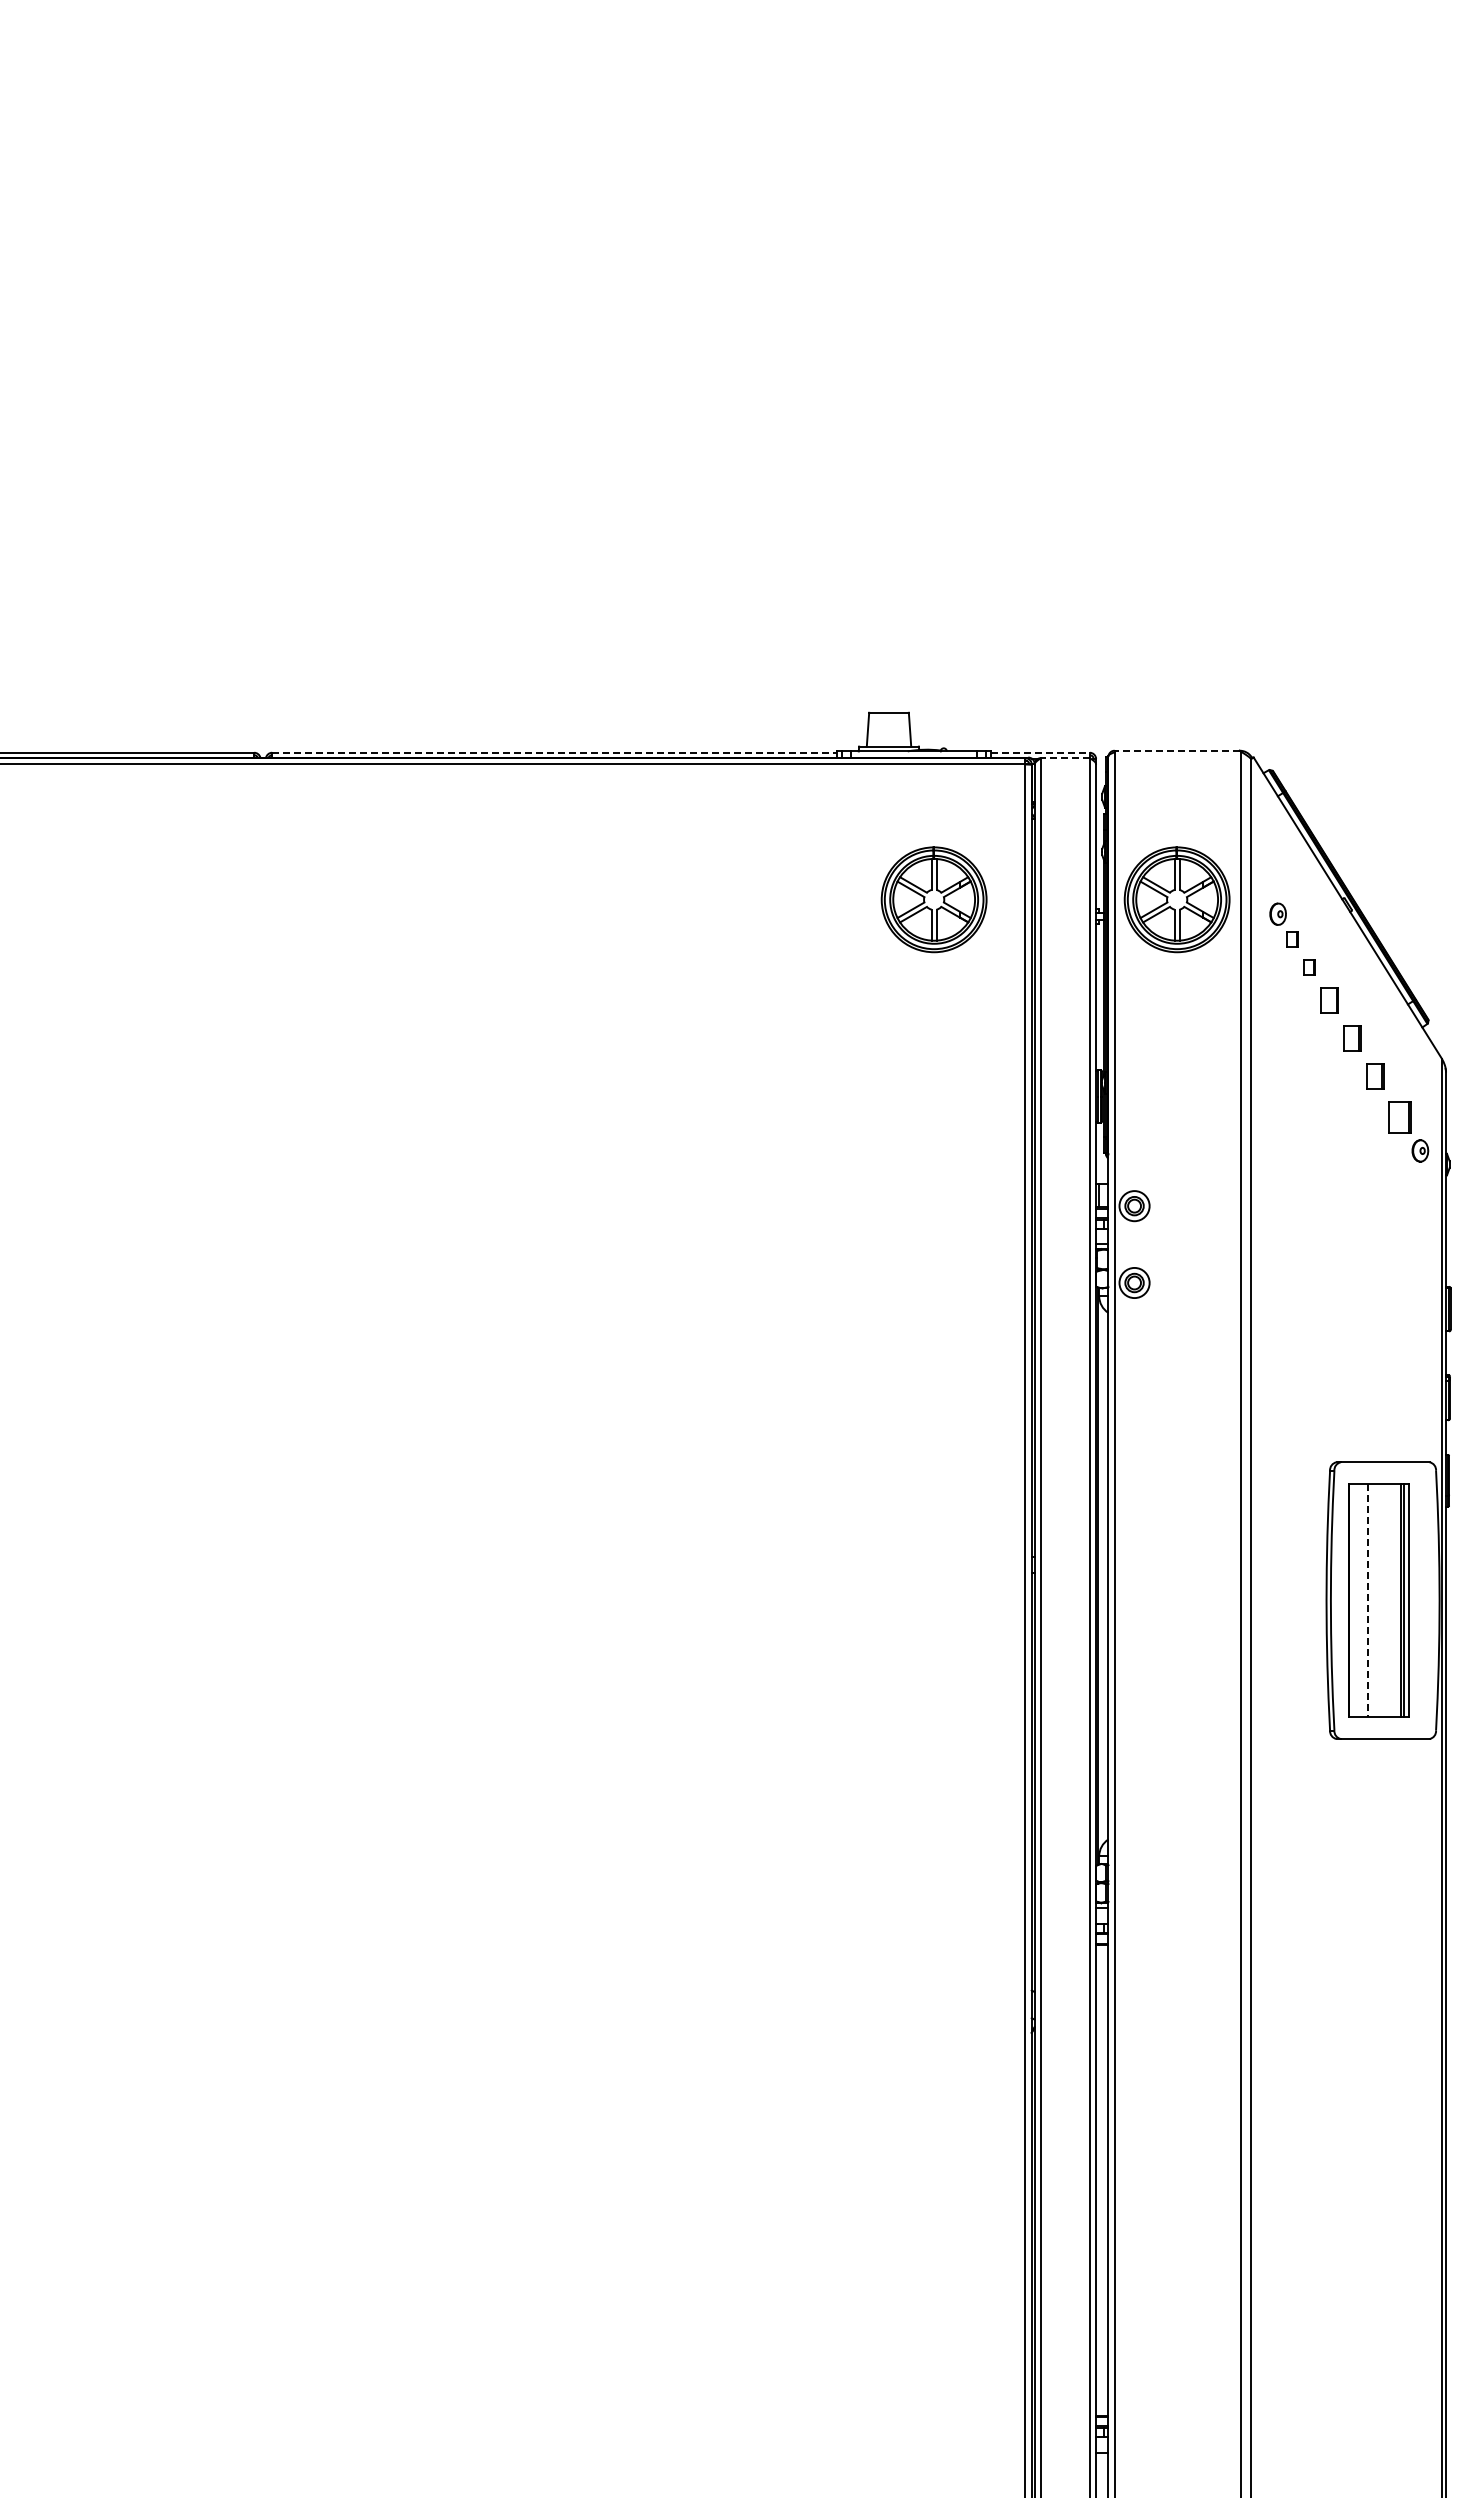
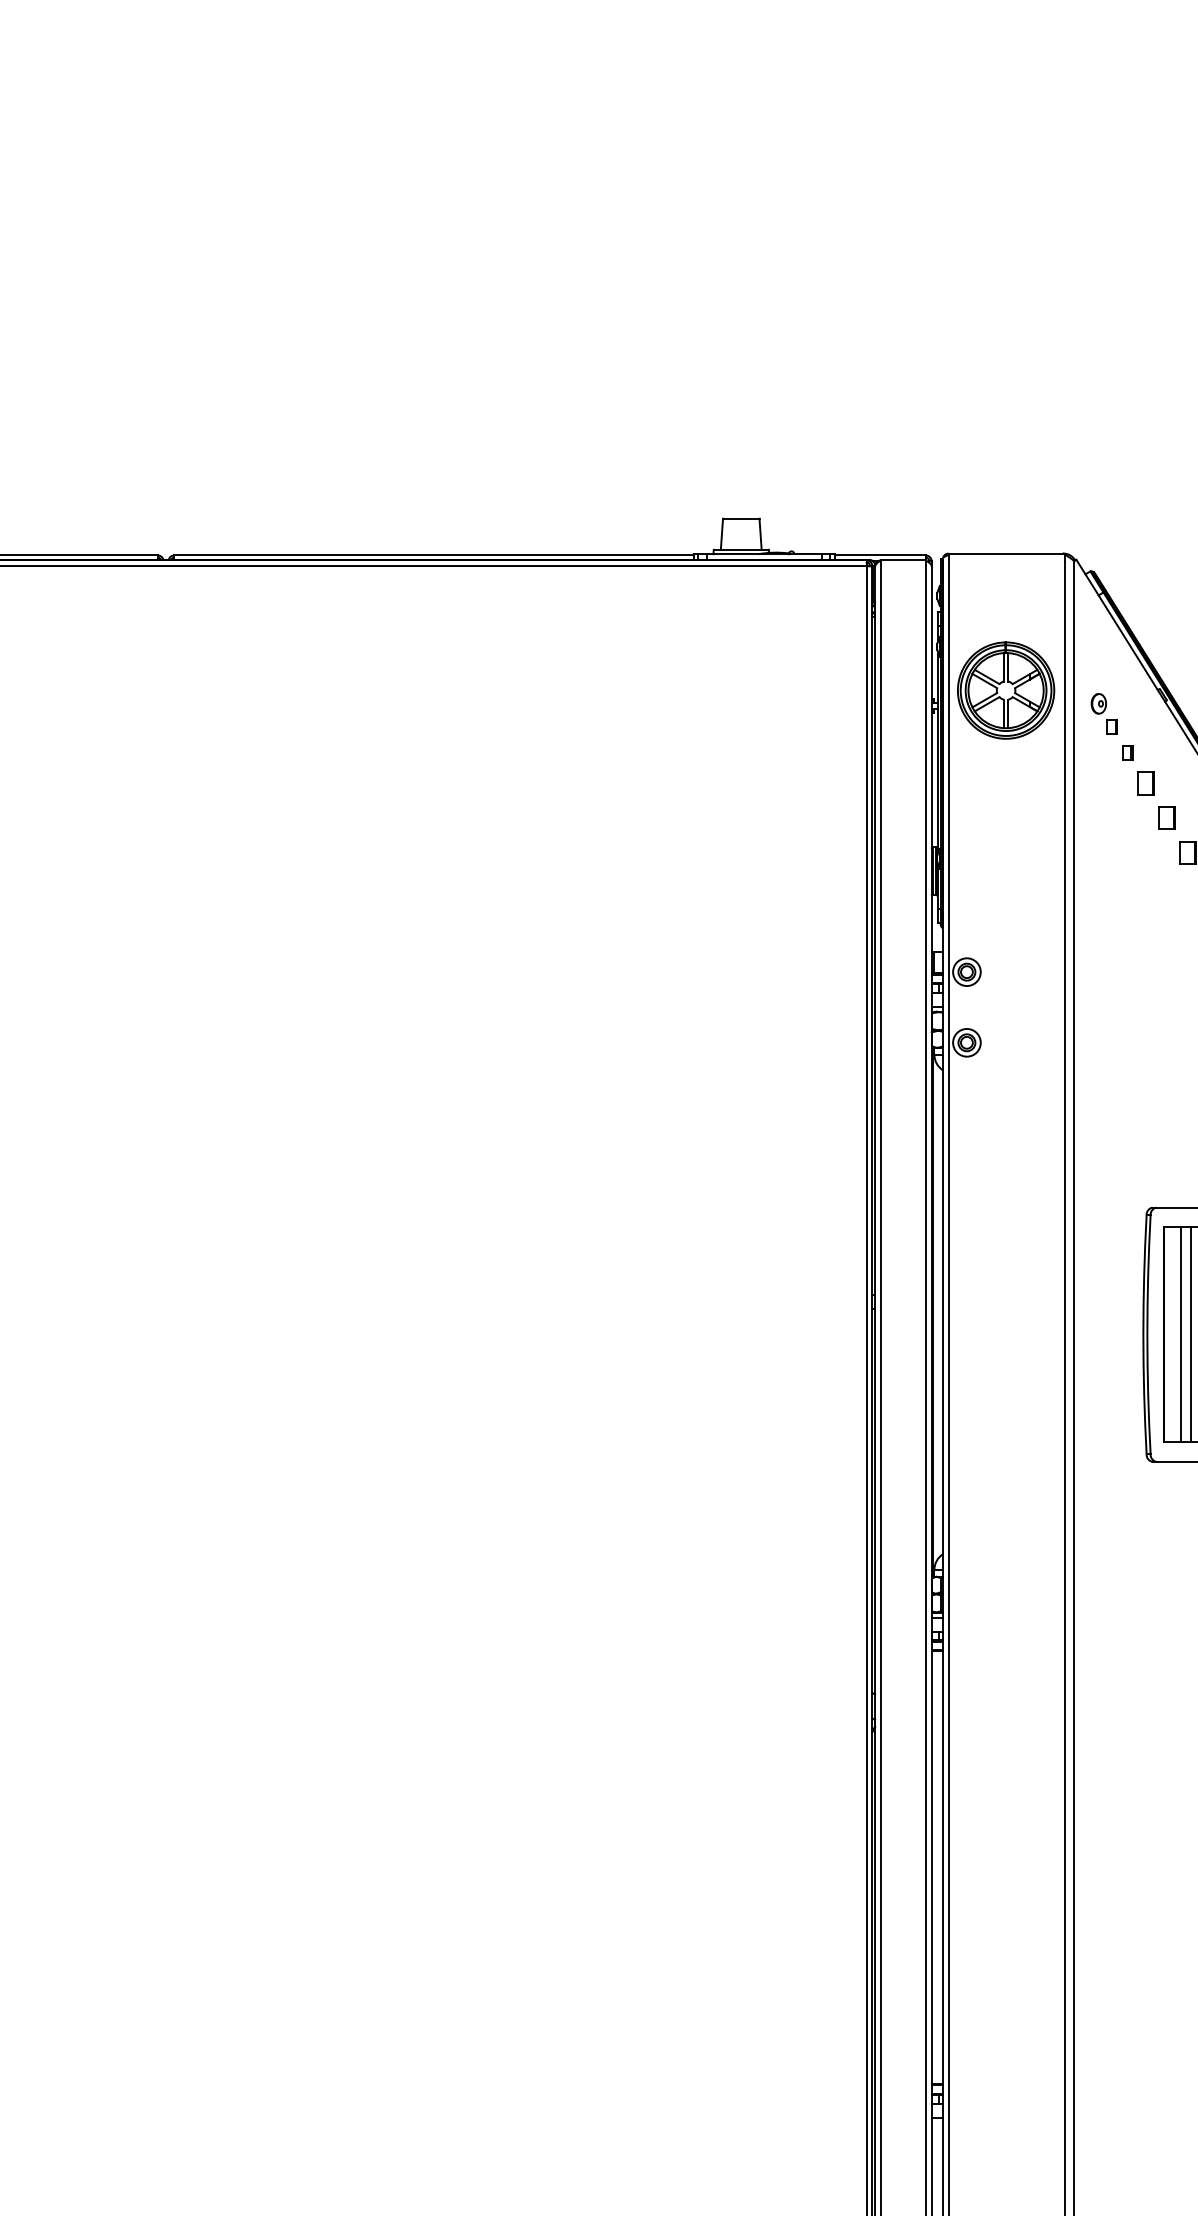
line: (1176, 750) -> (1005, 553), dashed -> solid
line: (555, 752) -> (434, 555), dashed -> solid
line: (1040, 752) -> (880, 555), dashed -> solid
line: (1064, 758) -> (902, 560), dashed -> solid
part: (933, 899) -> (782, 690), removed
line: (1367, 1600) -> (1181, 1334), dashed -> solid
line: (1378, 1600) -> (1191, 1334), added

